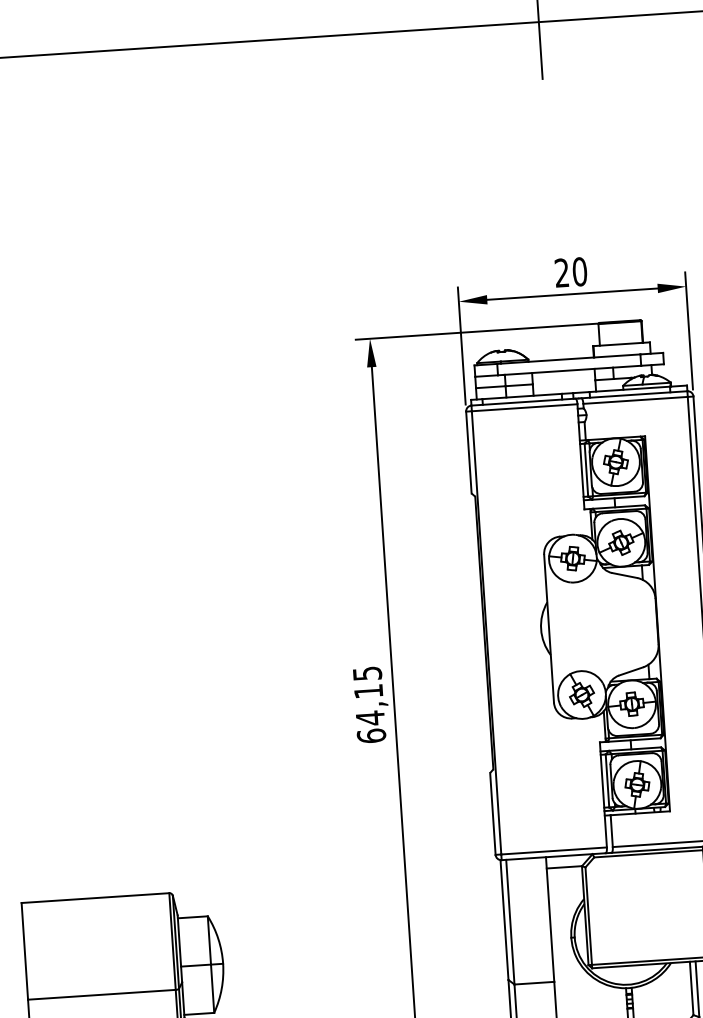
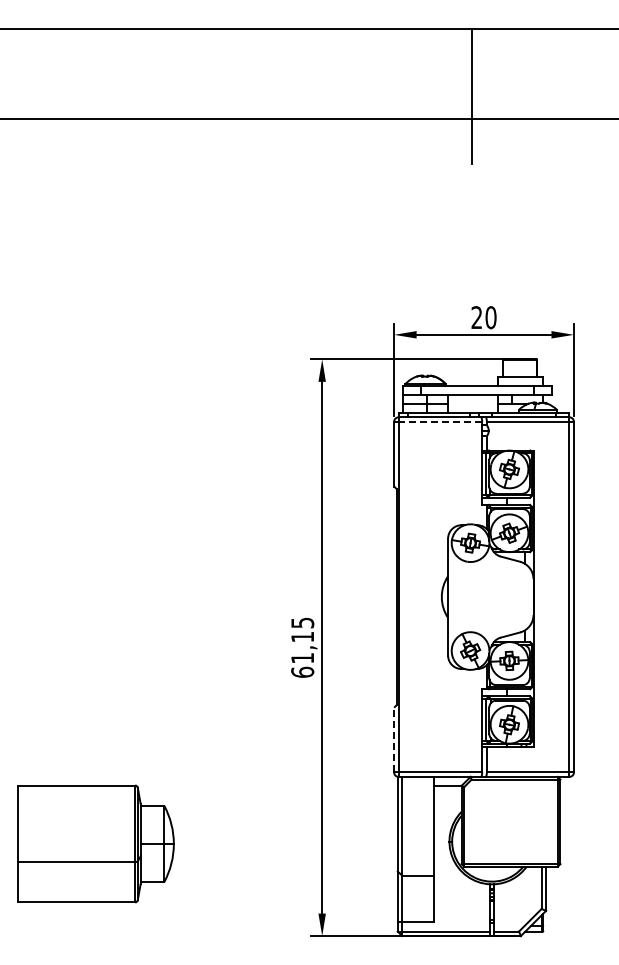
line: (524, 407) -> (440, 421), solid -> dashed
text: (370, 718) -> (302, 658), 64,15 -> 61,15
line: (493, 813) -> (394, 739), solid -> dashed

